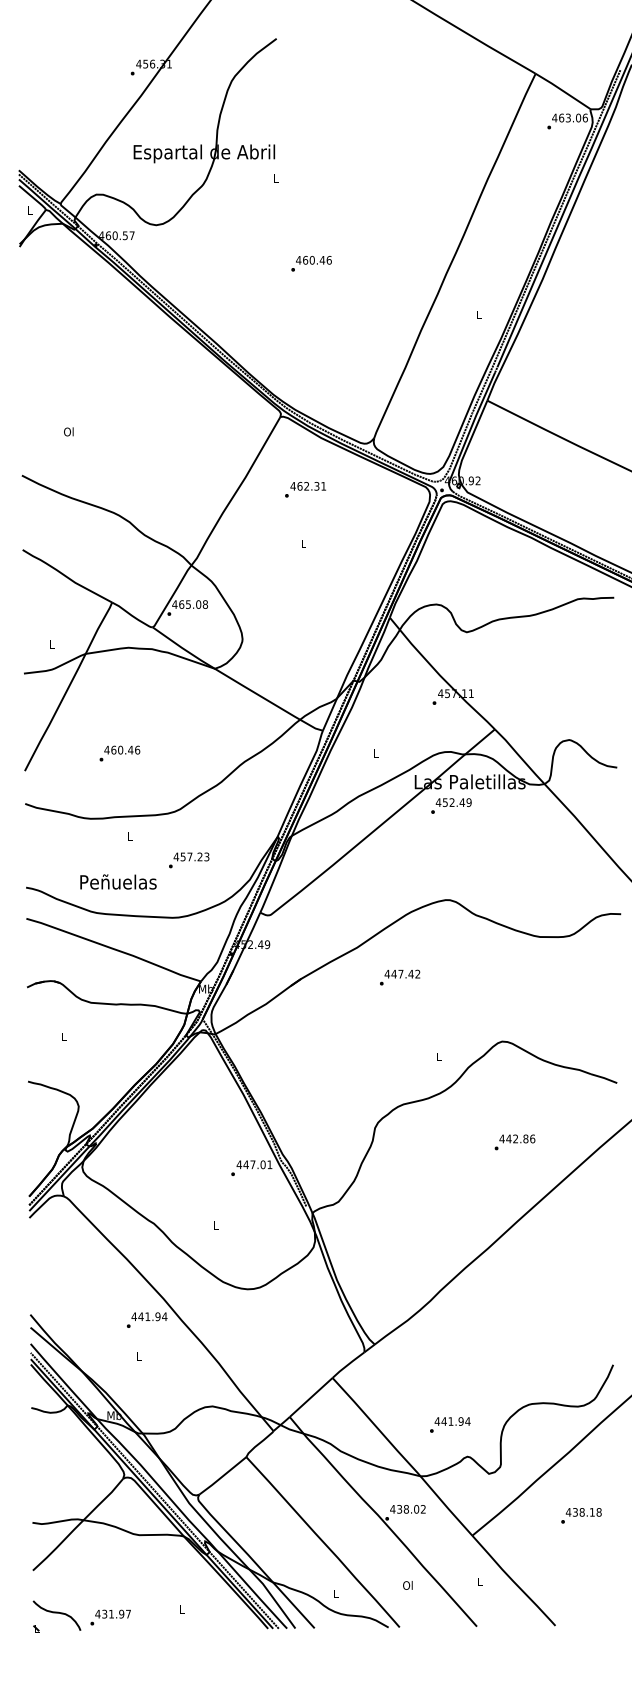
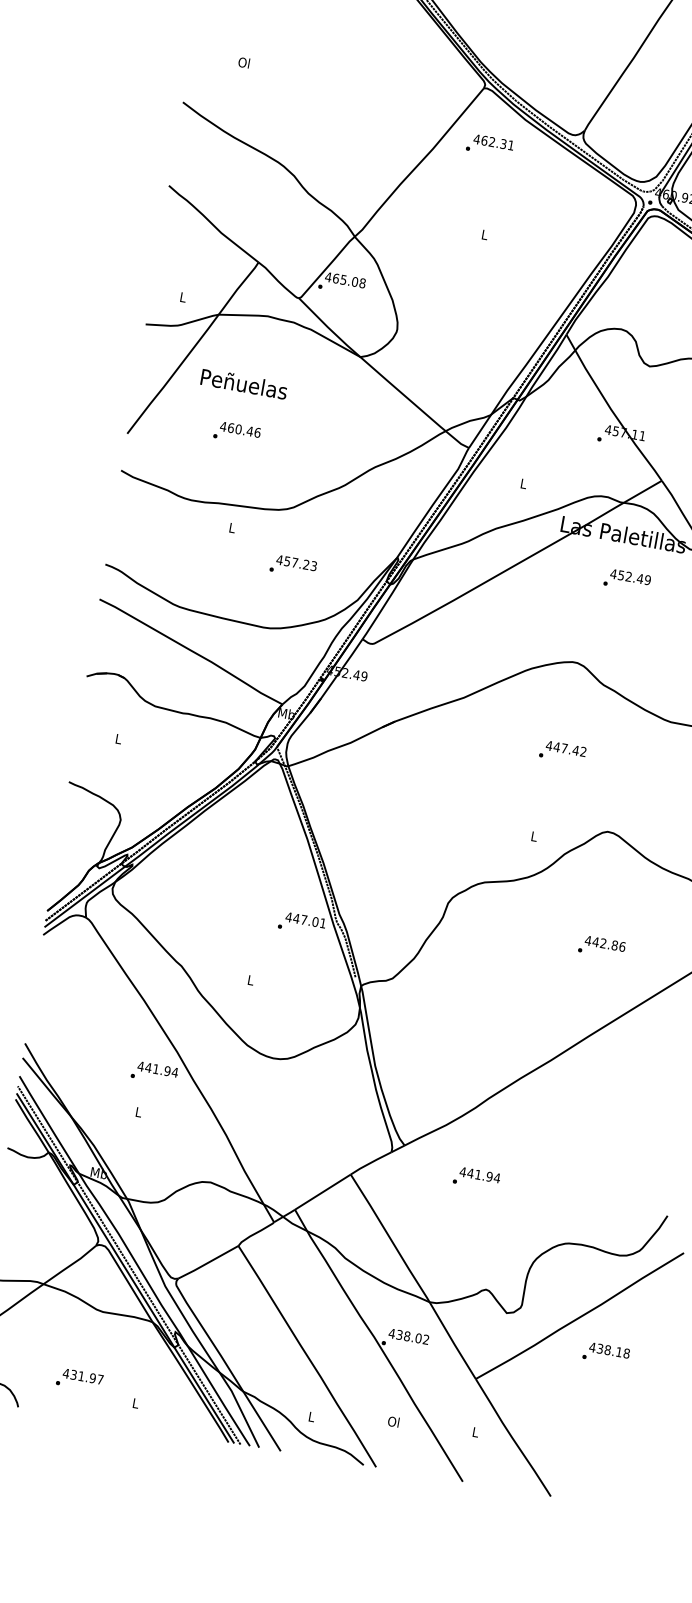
text: (305, 489) -> (490, 145), moved
text: (451, 805) -> (627, 579), moved
text: (118, 881) -> (244, 383), moved
text: (400, 977) -> (563, 752), moved
text: (450, 1424) -> (477, 1178), moved
text: (581, 1515) -> (606, 1353), moved
text: (110, 1617) -> (79, 1379), moved

